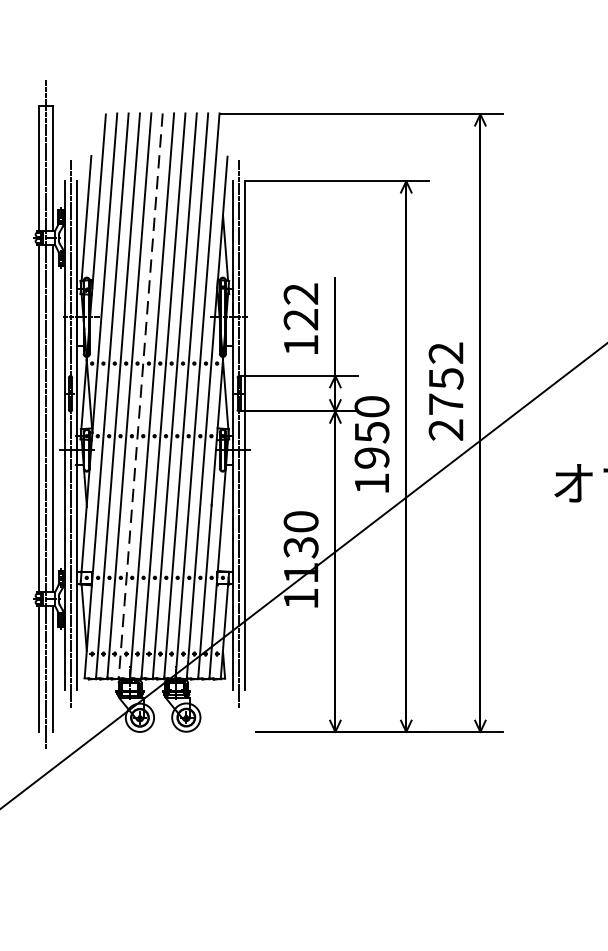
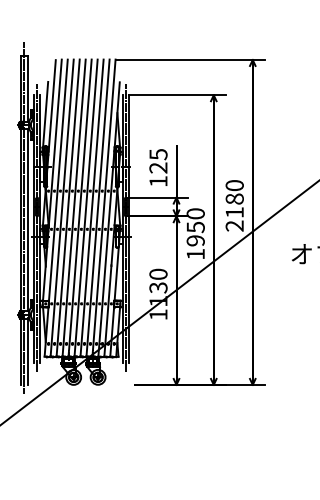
text: (301, 293) -> (158, 154), 122 -> 125
text: (445, 379) -> (234, 199), 2752 -> 2180
line: (141, 396) -> (74, 208), dashed -> solid

